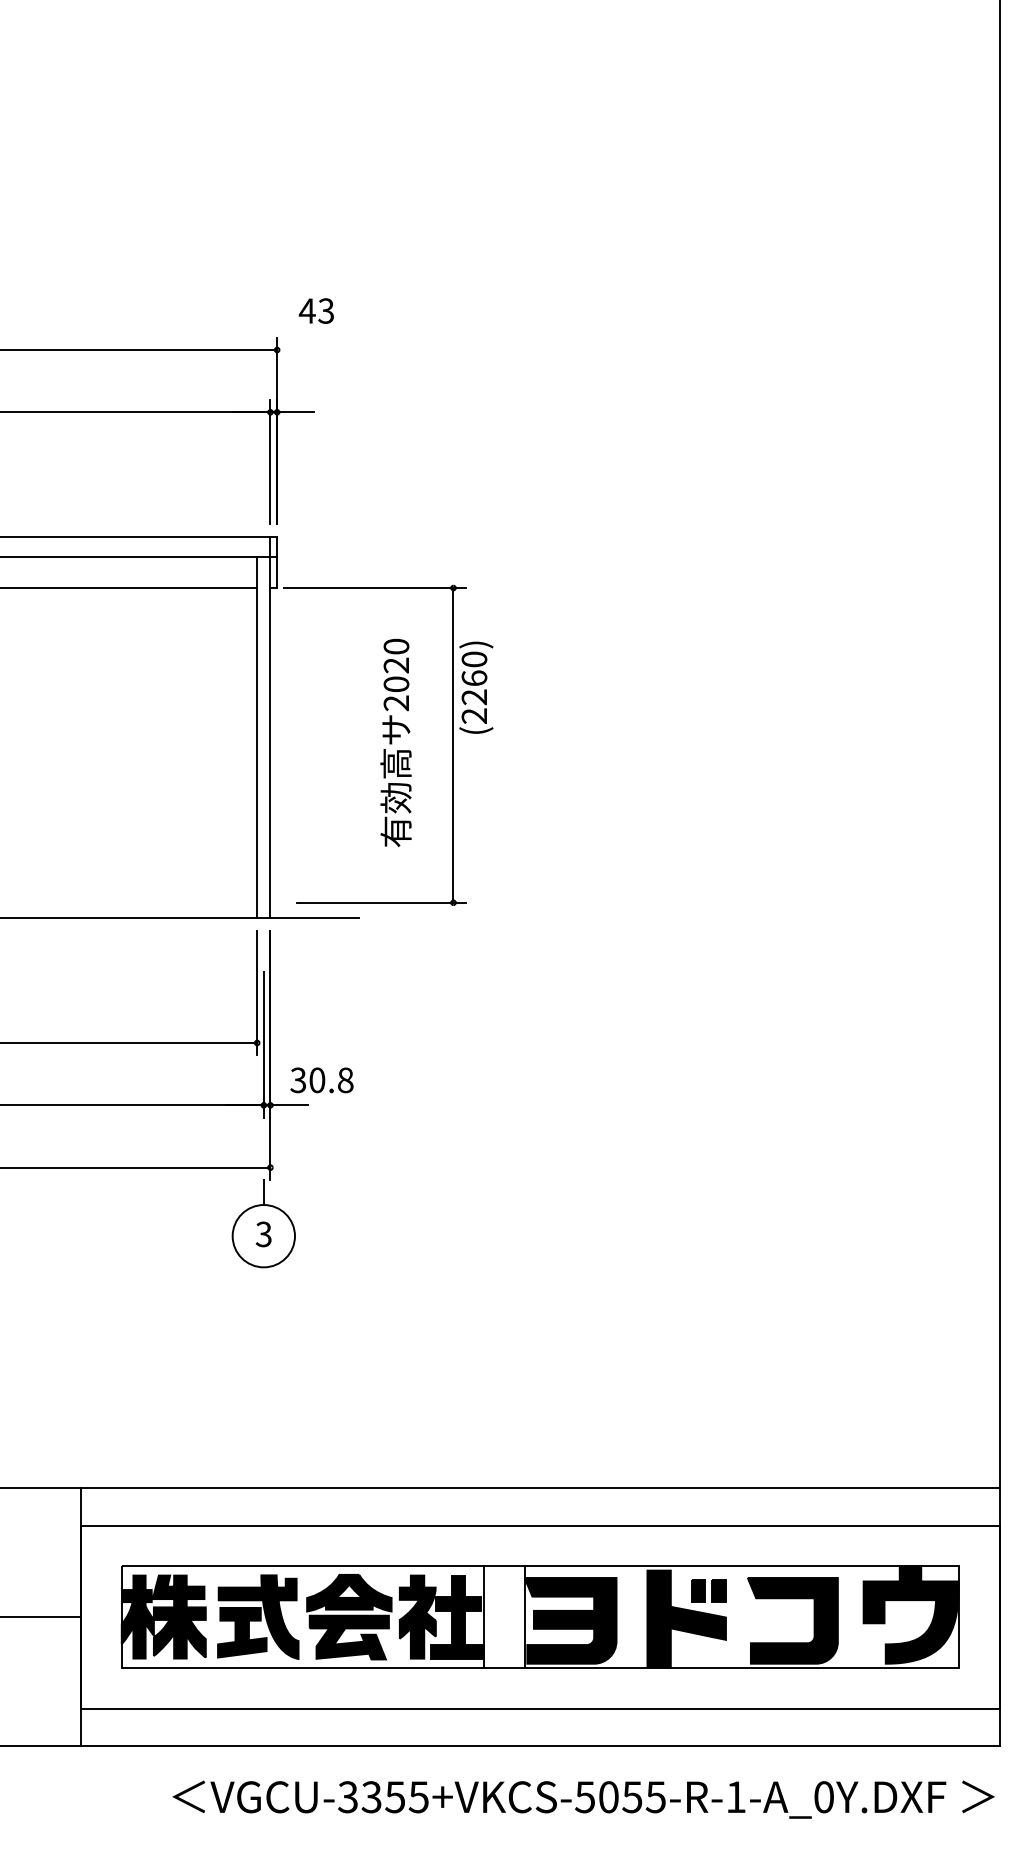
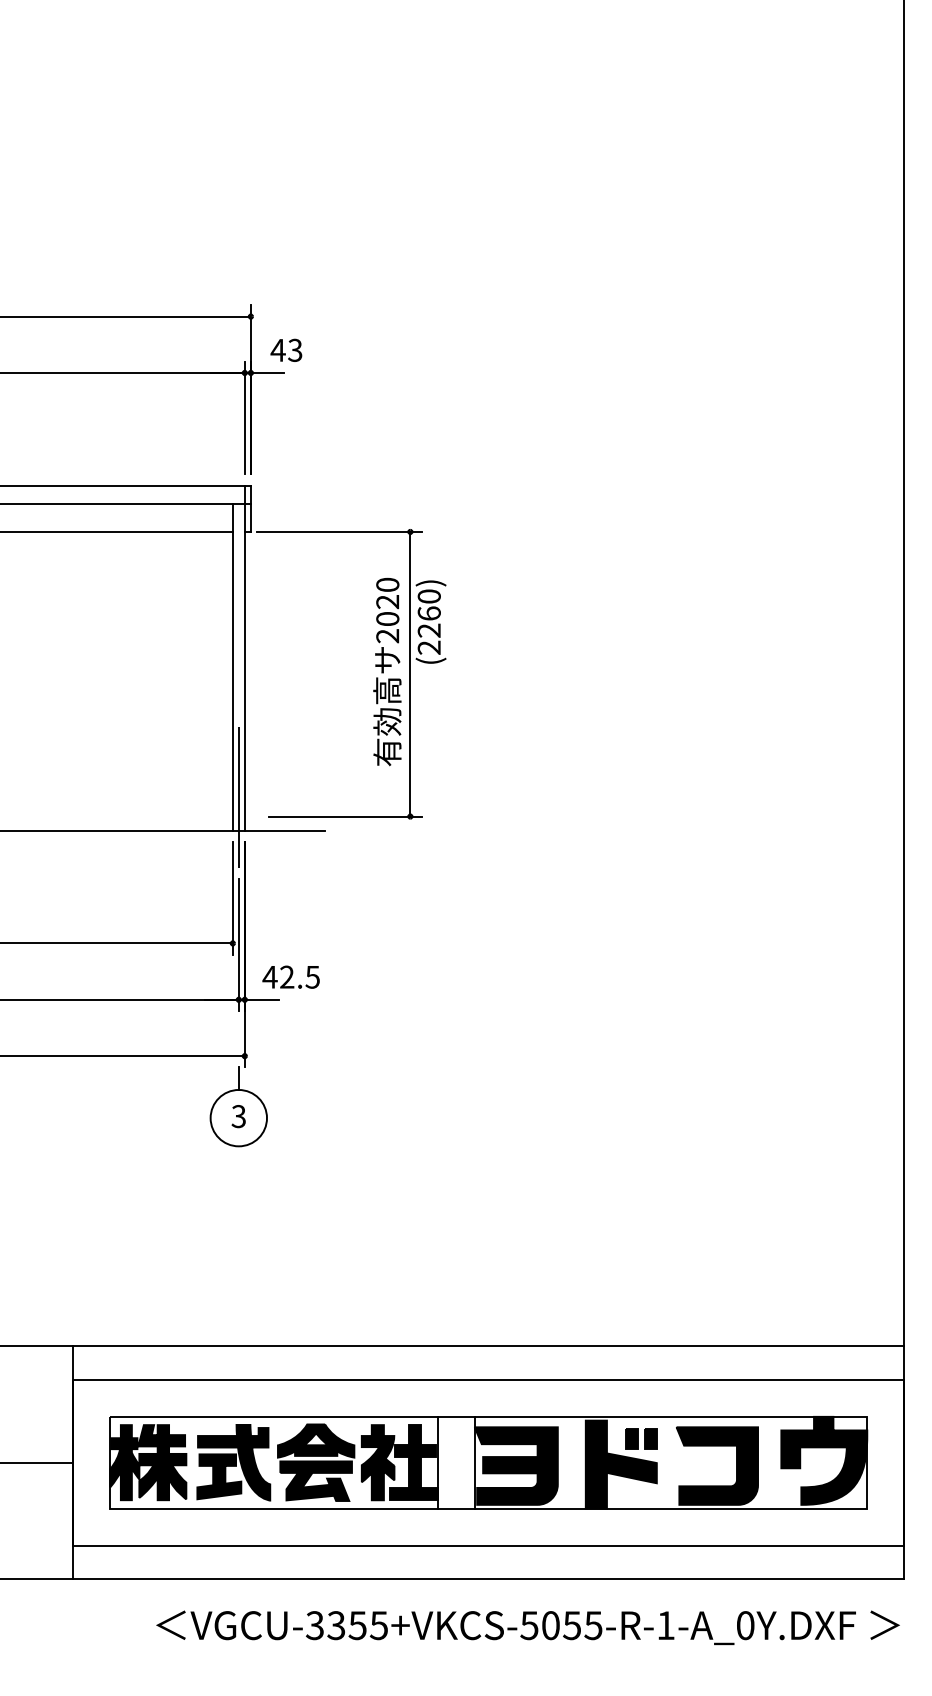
text: (316, 310) -> (286, 349), moved
text: (396, 742) -> (387, 671), moved
line: (263, 878) -> (238, 794), added
text: (320, 1079) -> (290, 976), 30.8 -> 42.5

